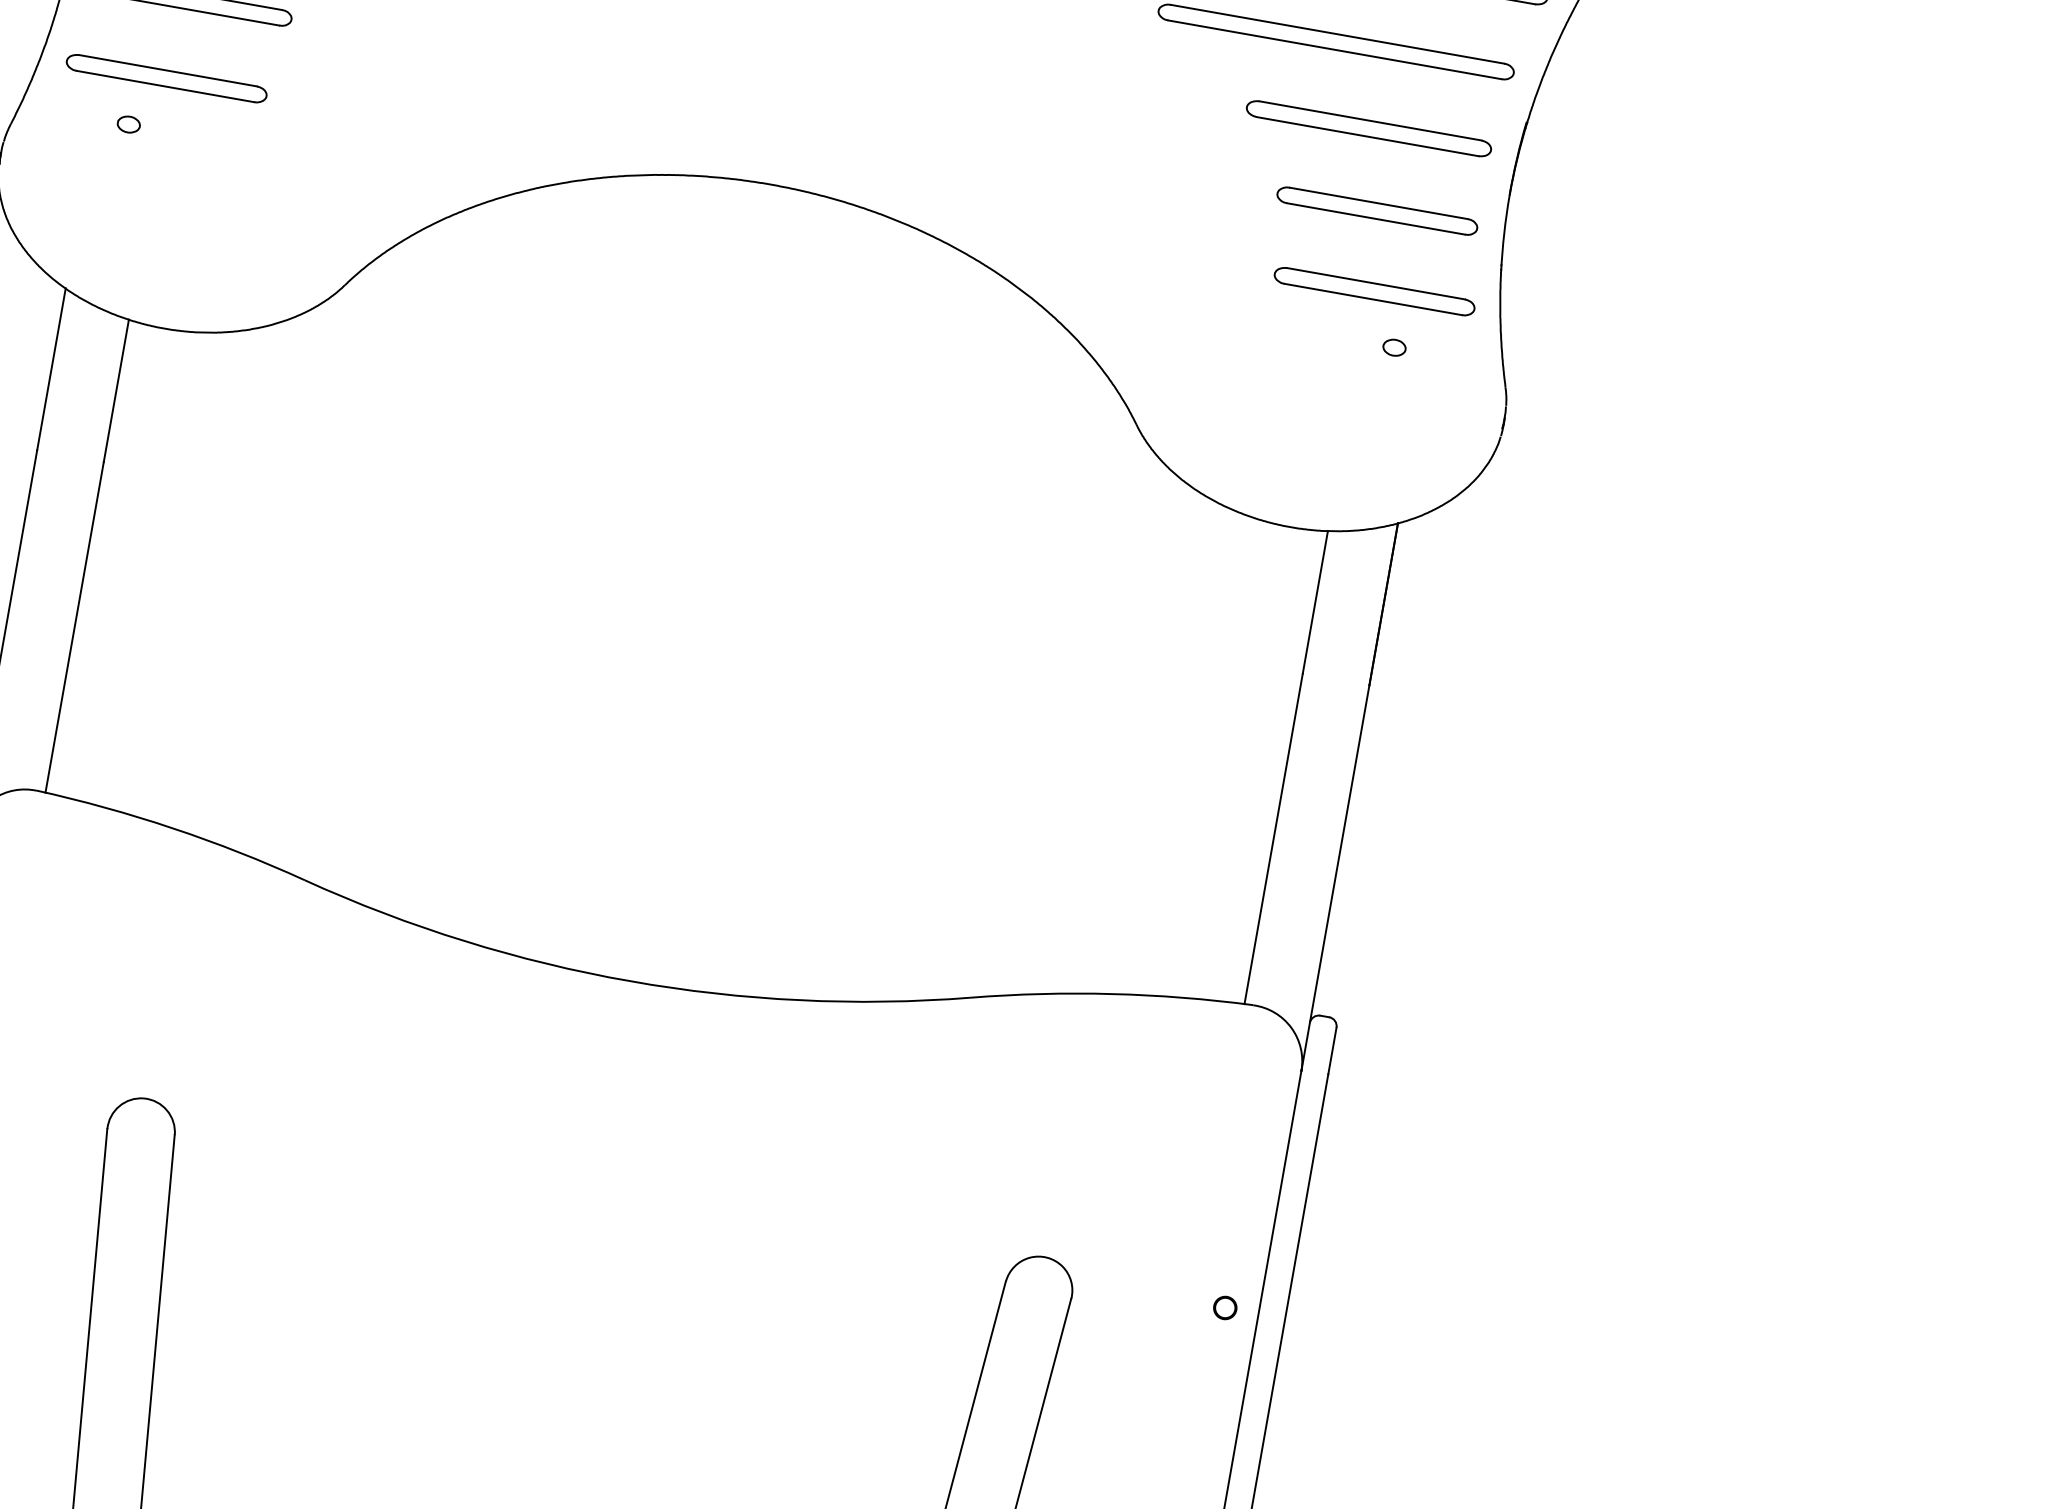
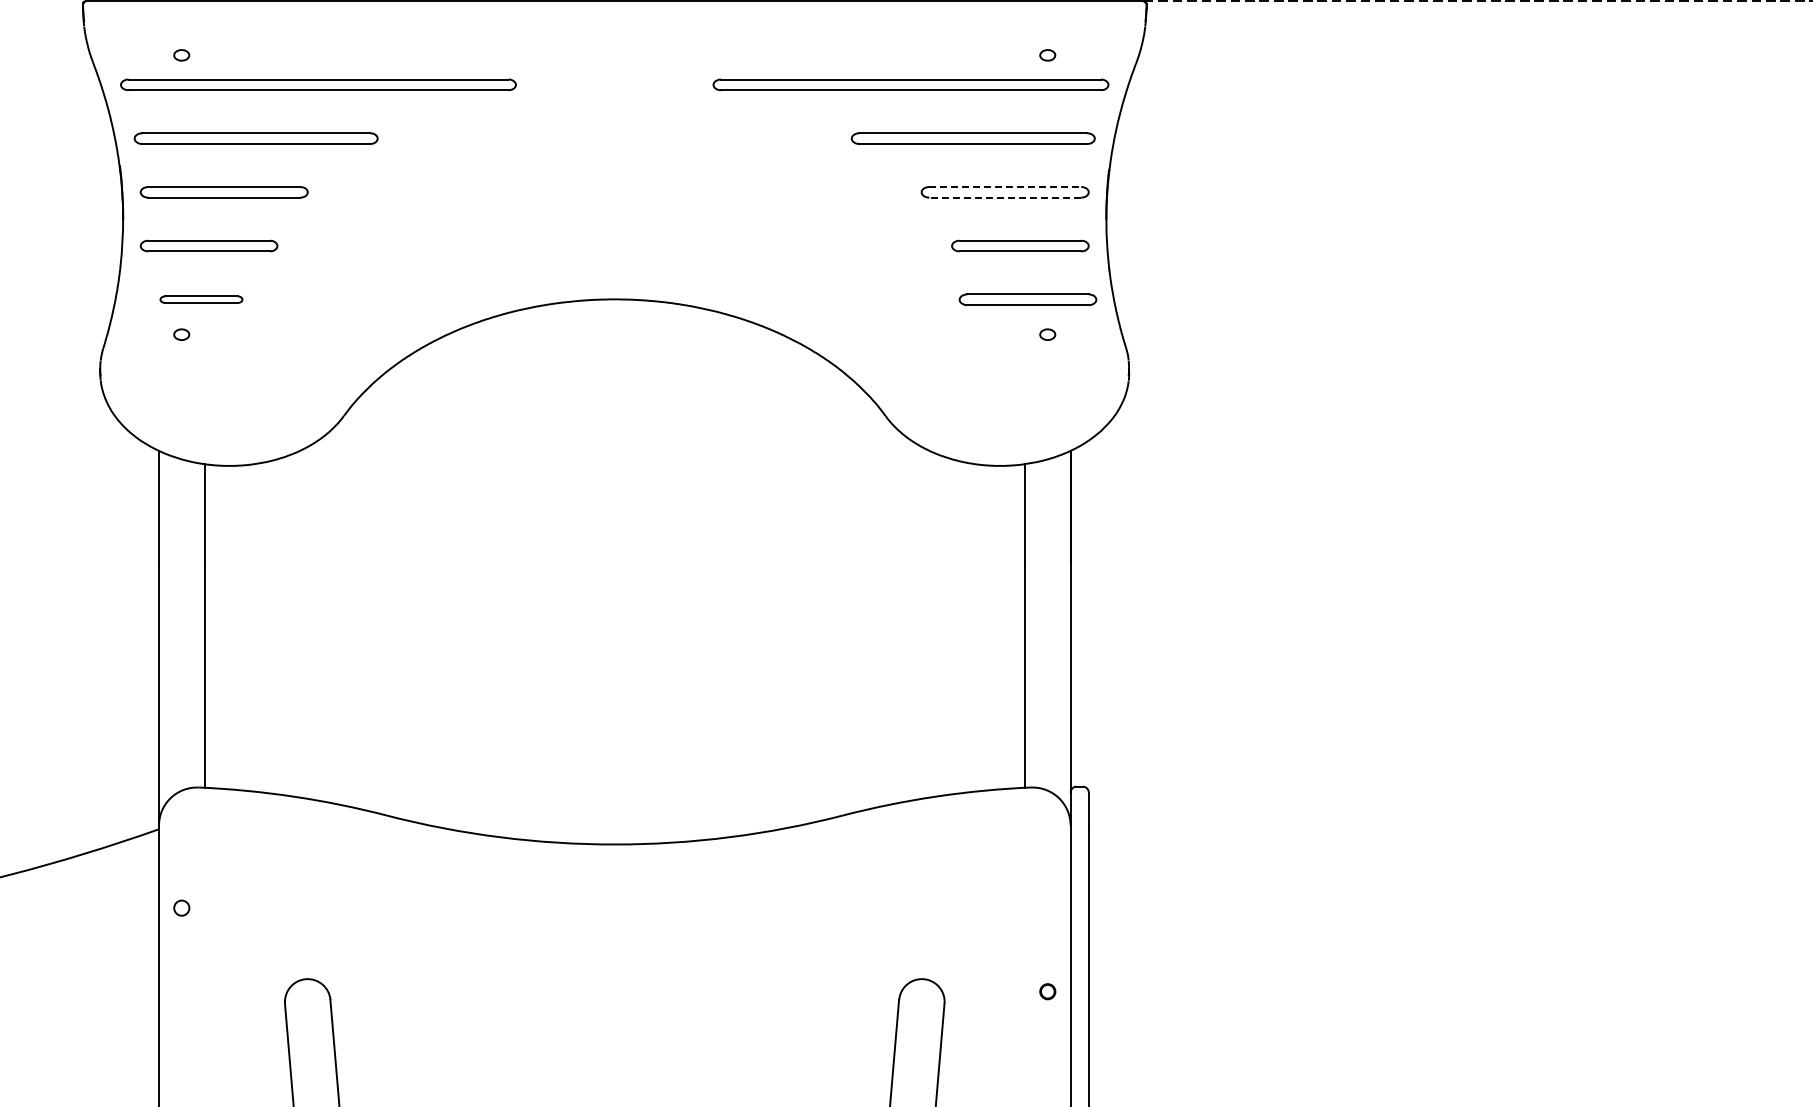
part: (166, 78) -> (201, 299), size x0.6
line: (1370, 120) -> (1005, 186), solid -> dashed
line: (1368, 136) -> (1005, 197), solid -> dashed

